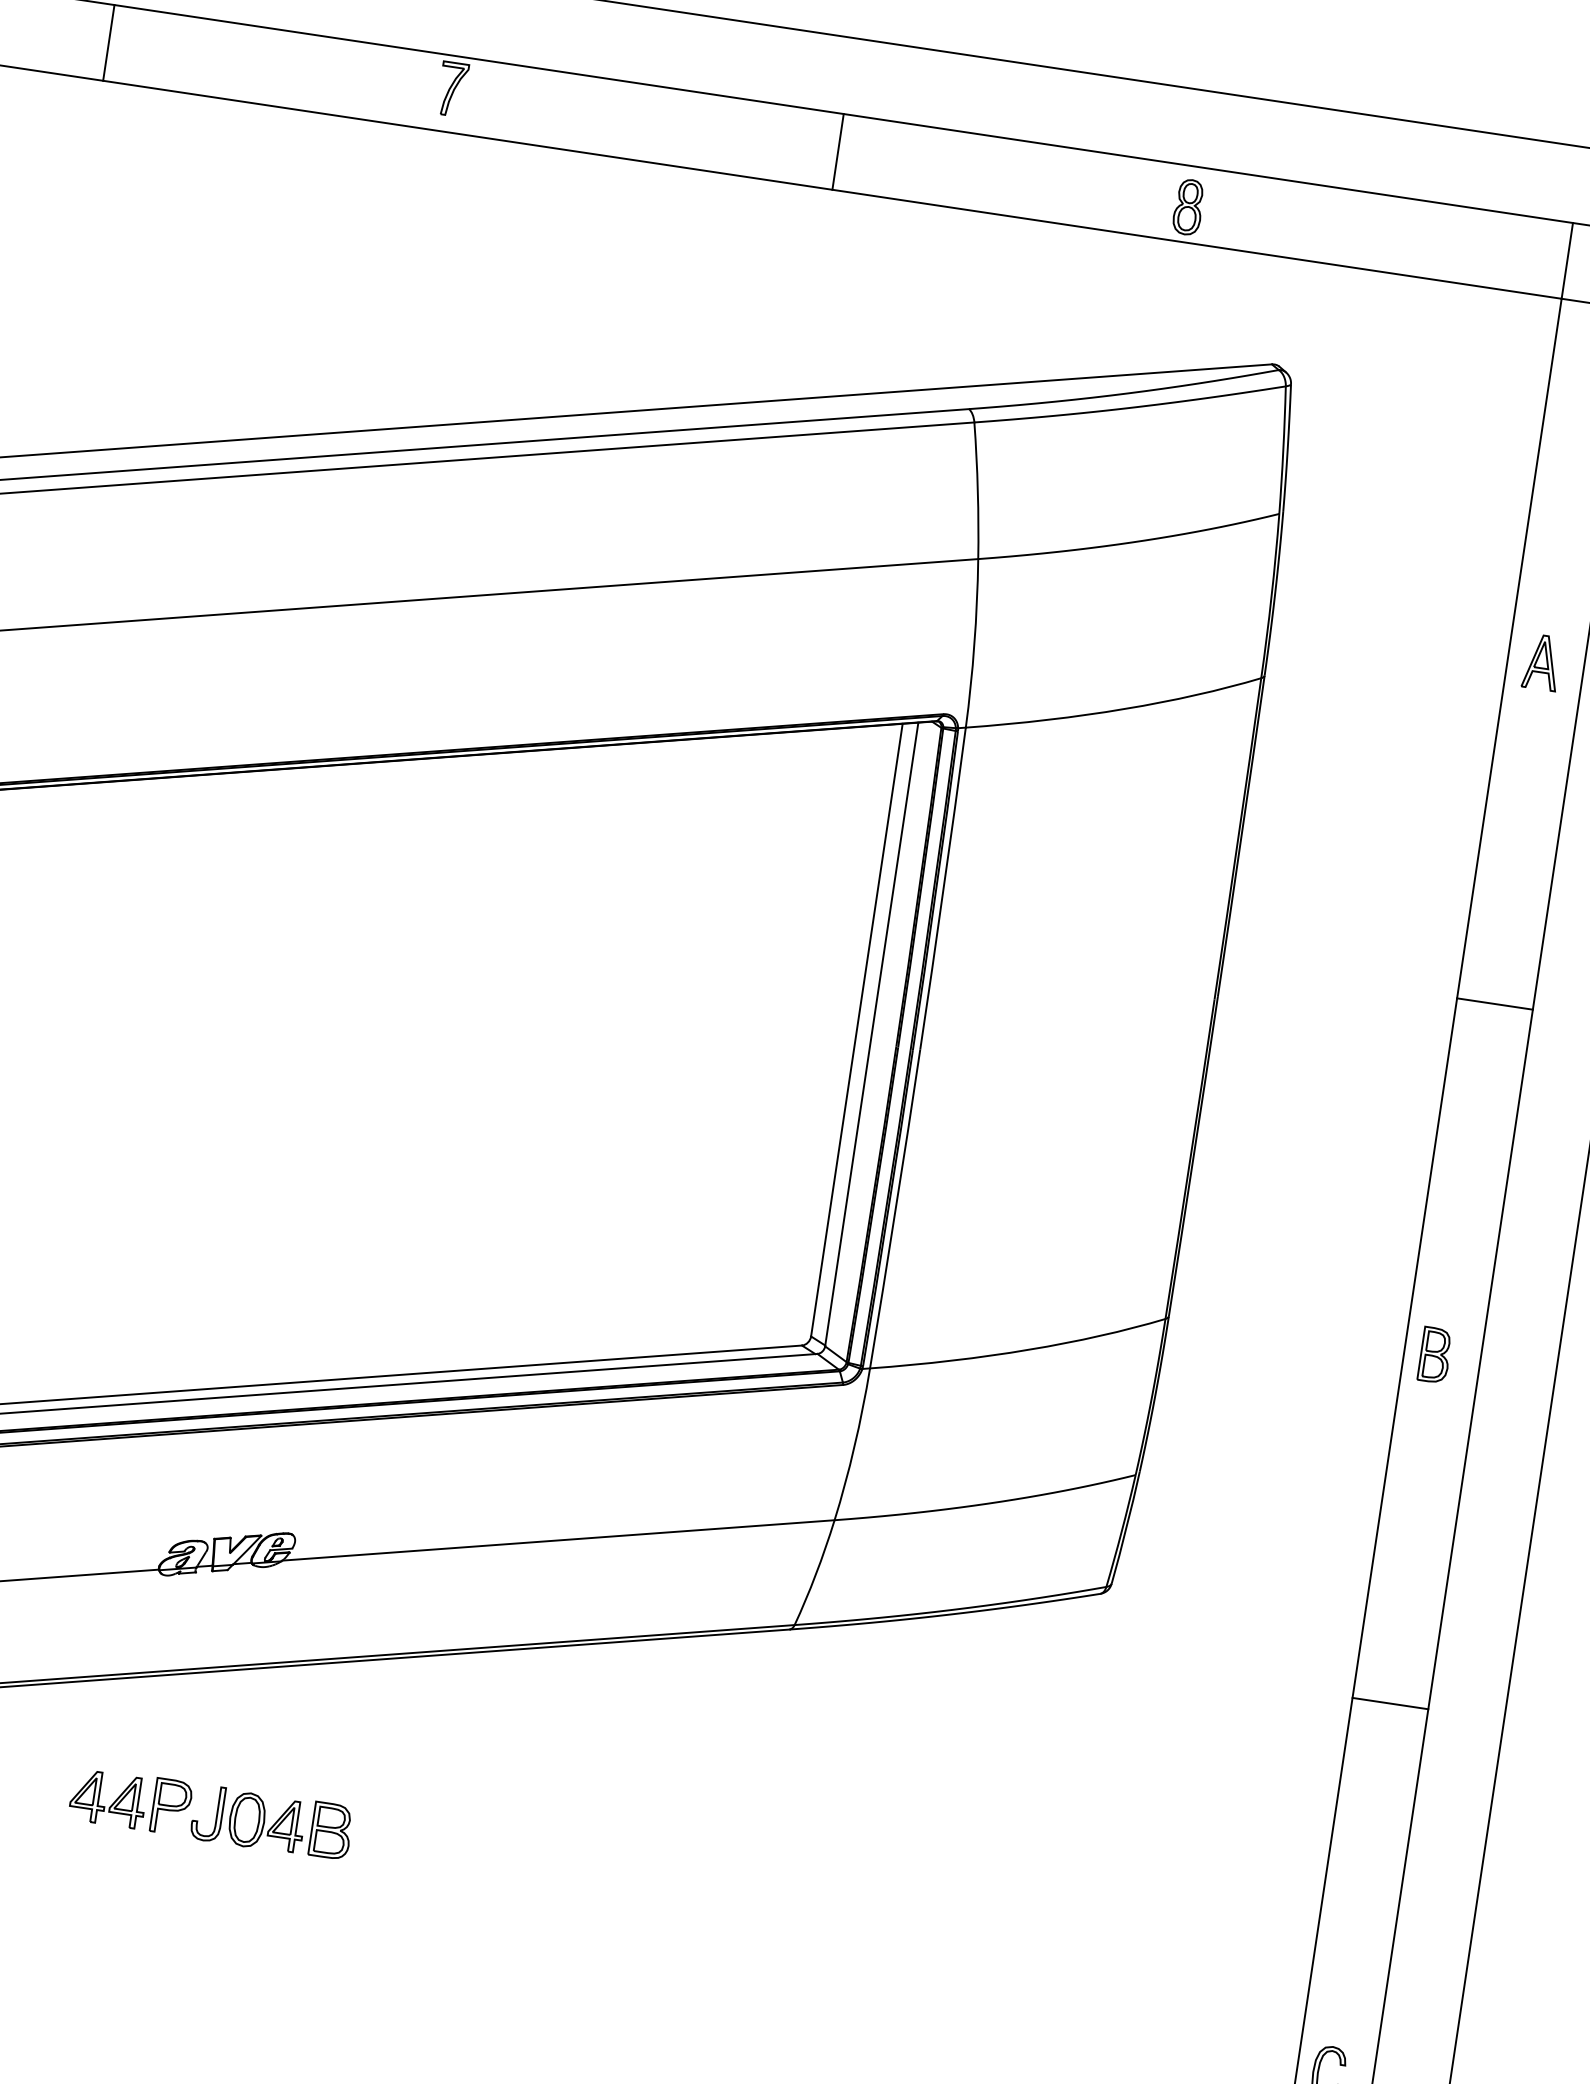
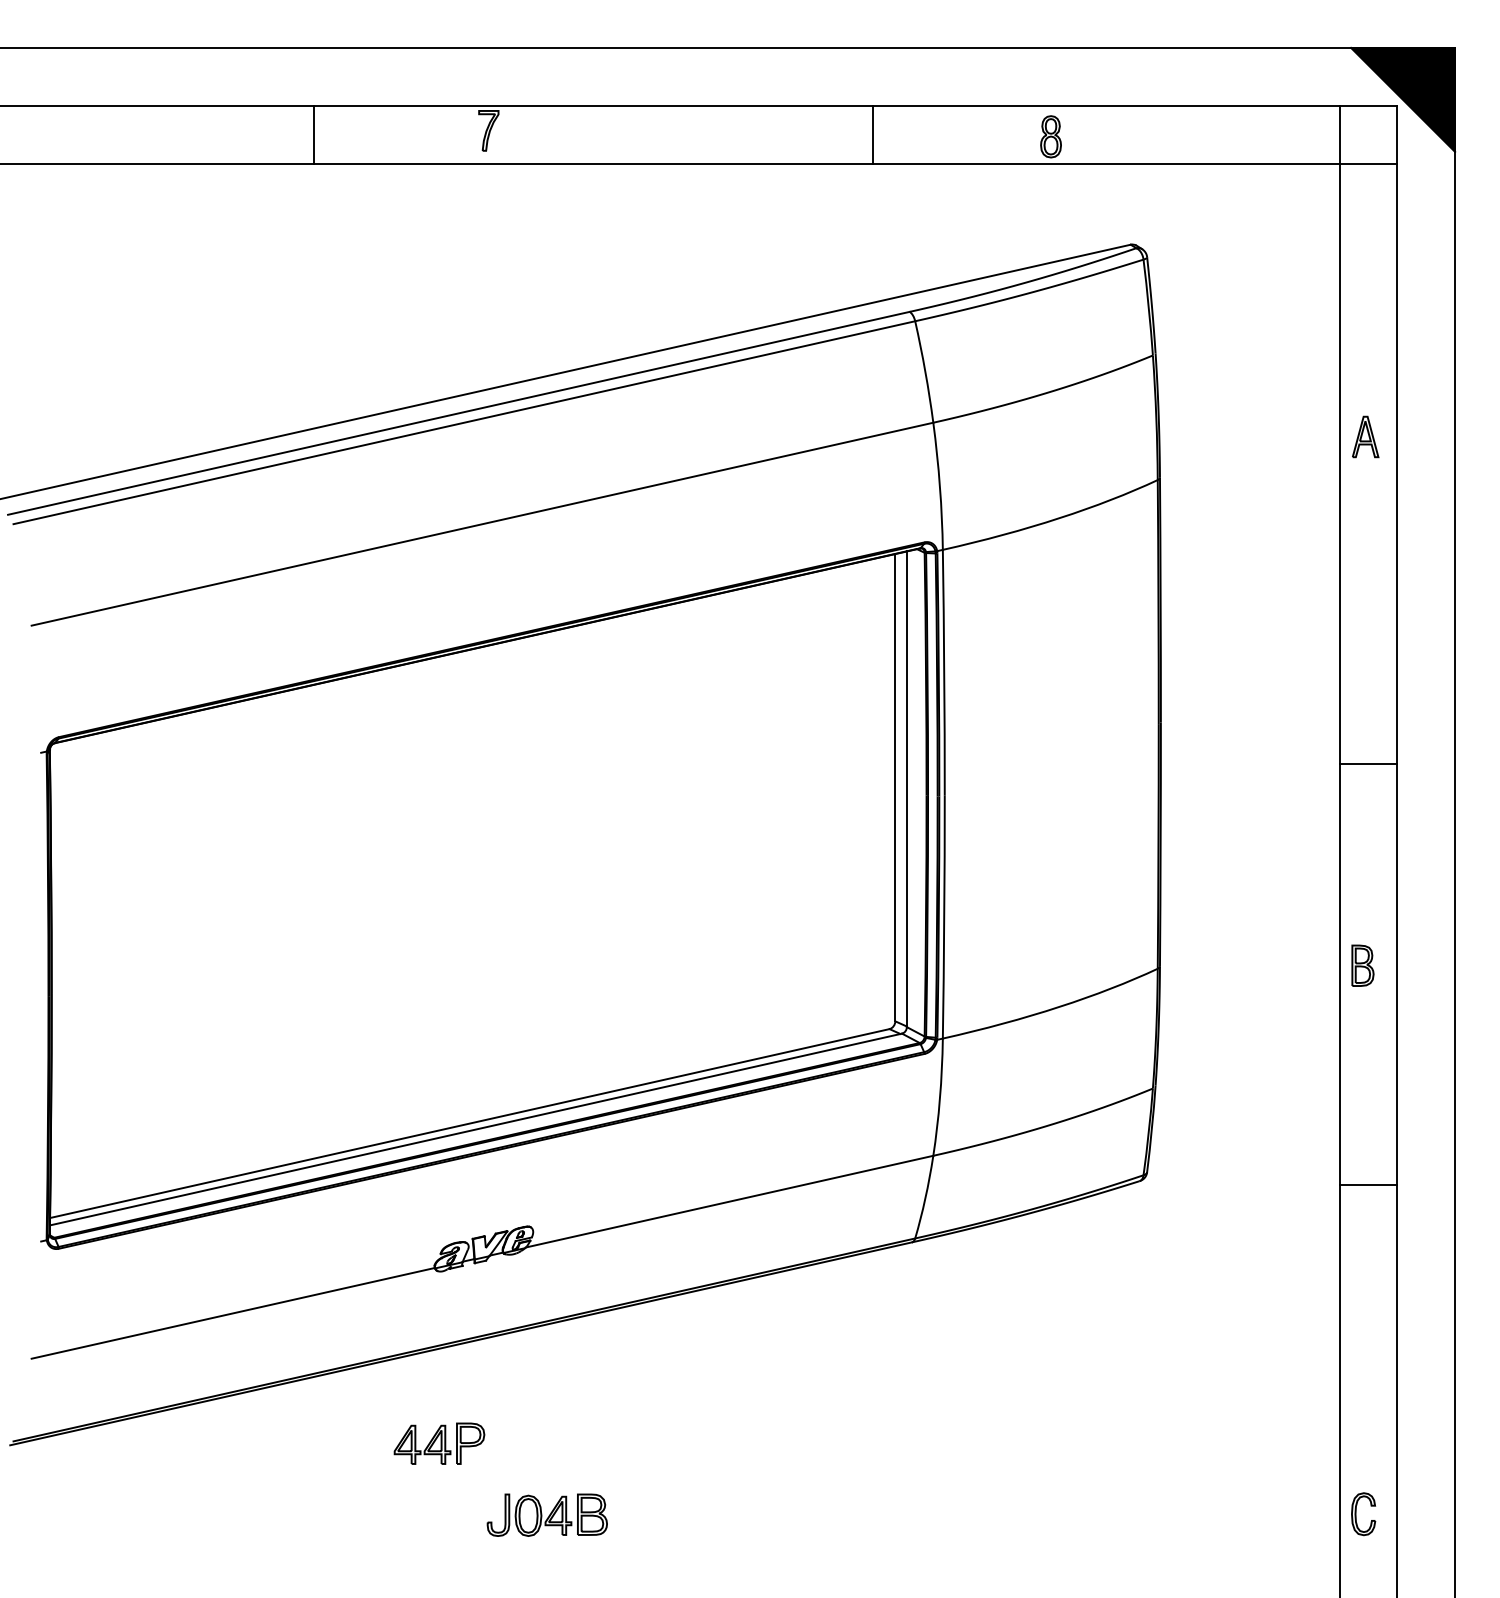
line: (109, 42) -> (314, 134), moved
line: (838, 151) -> (873, 134), moved
line: (1494, 1004) -> (1368, 764), moved
line: (1390, 1703) -> (1368, 1184), moved
part: (271, 1821) -> (546, 1514), moved

